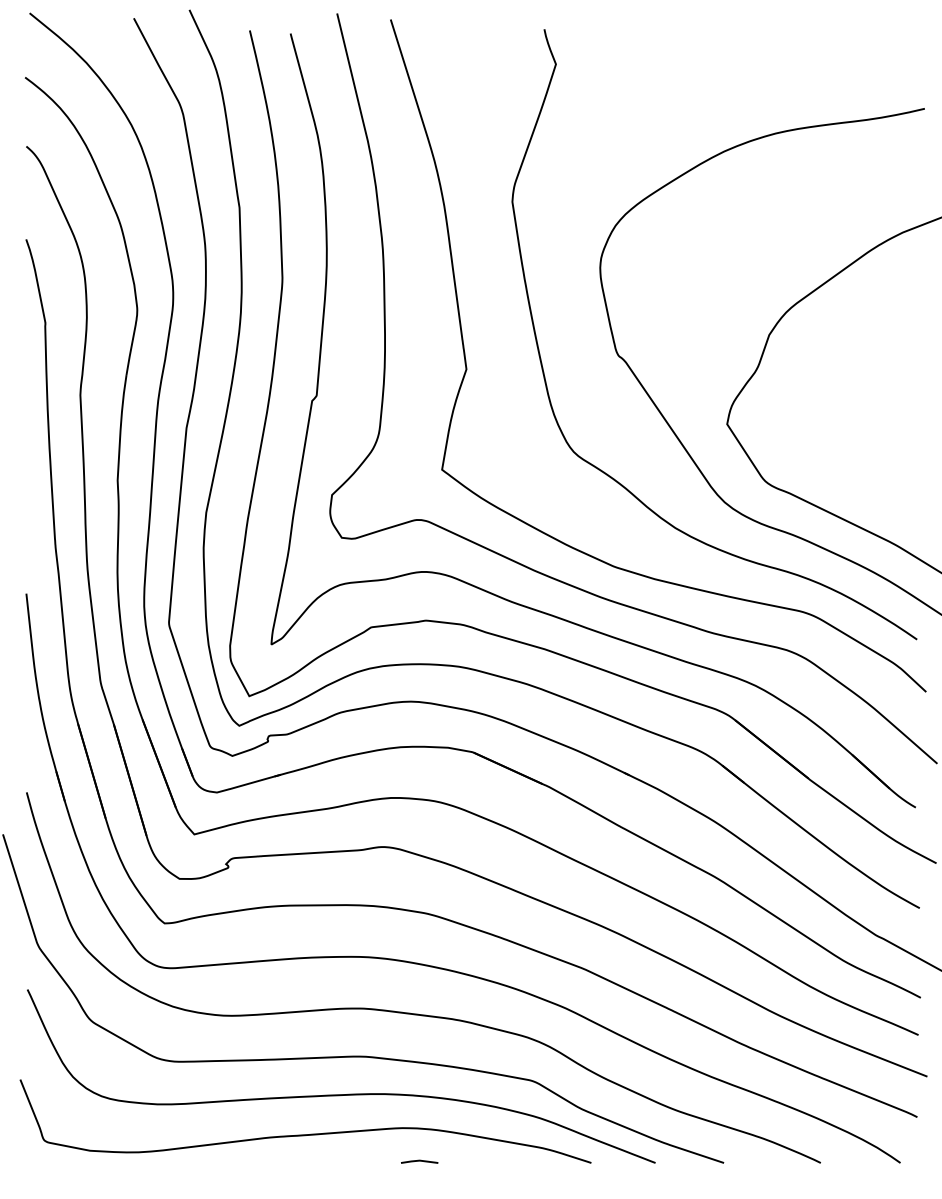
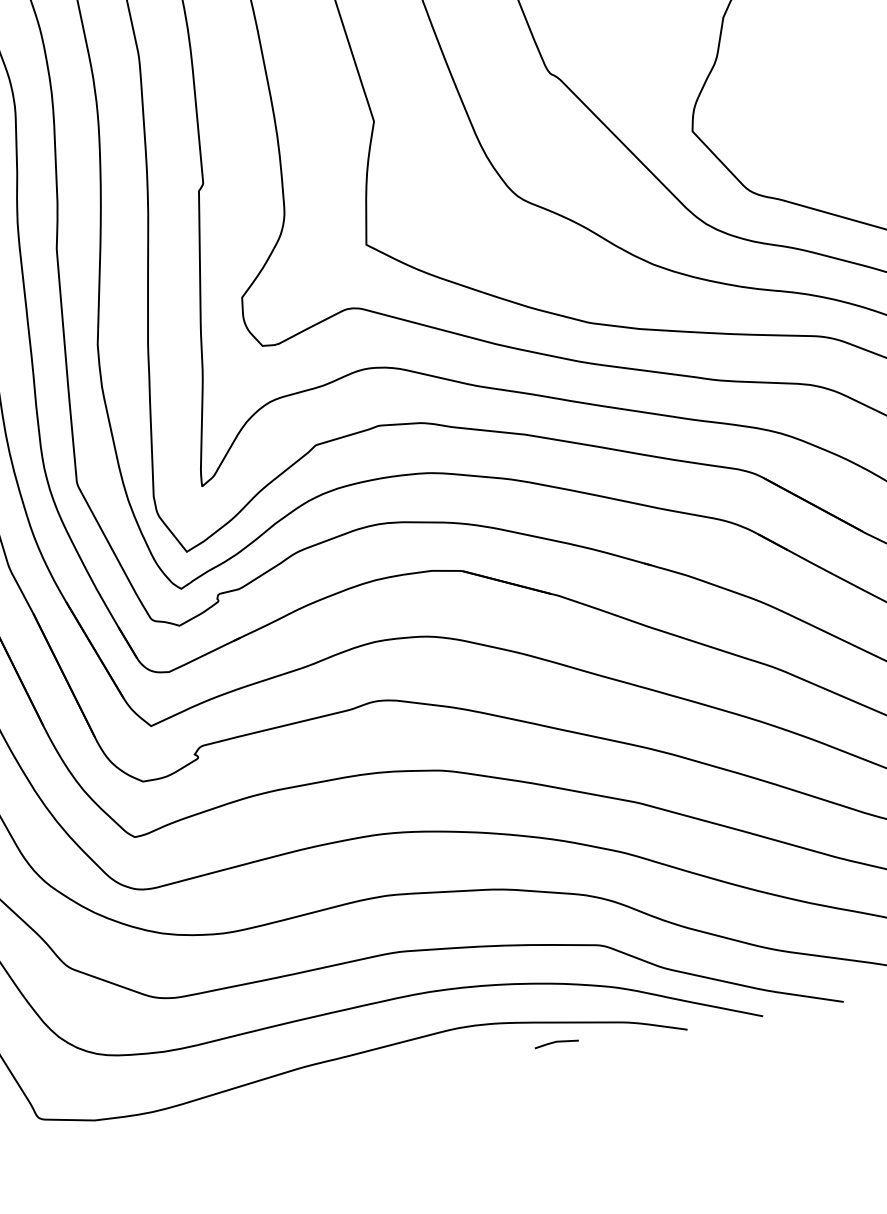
curve: (419, 1161) -> (556, 1042), moved

